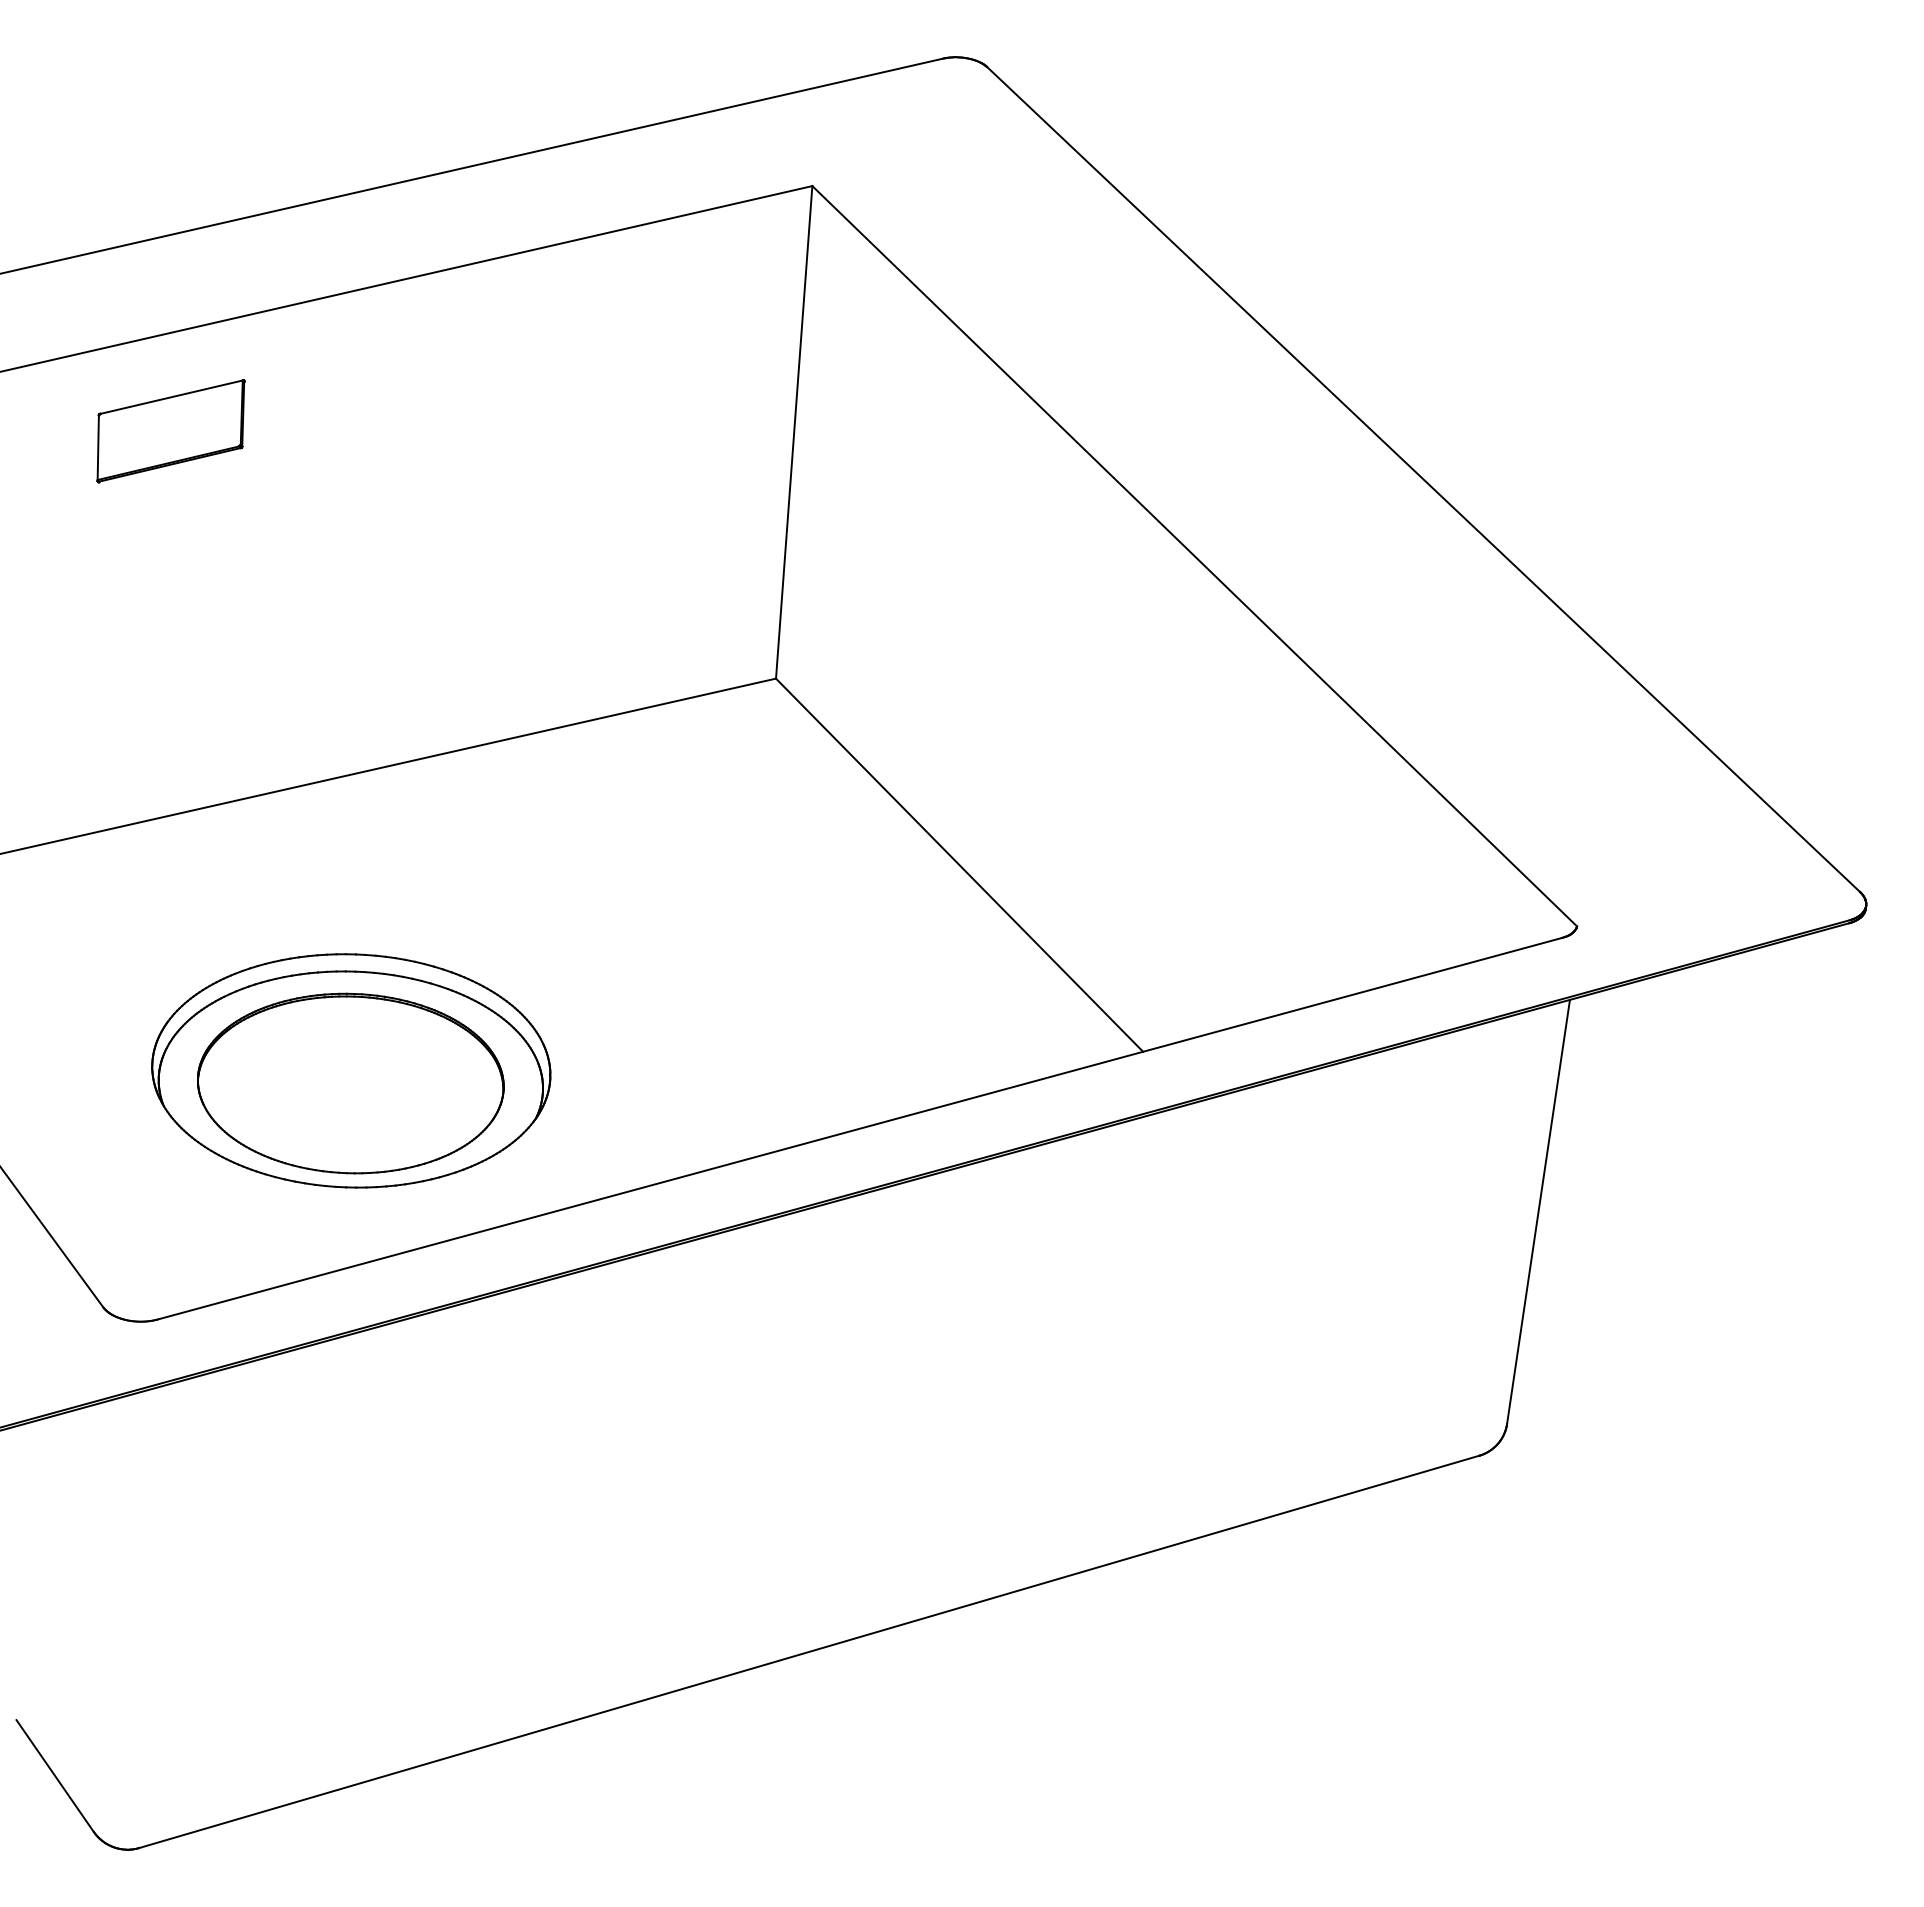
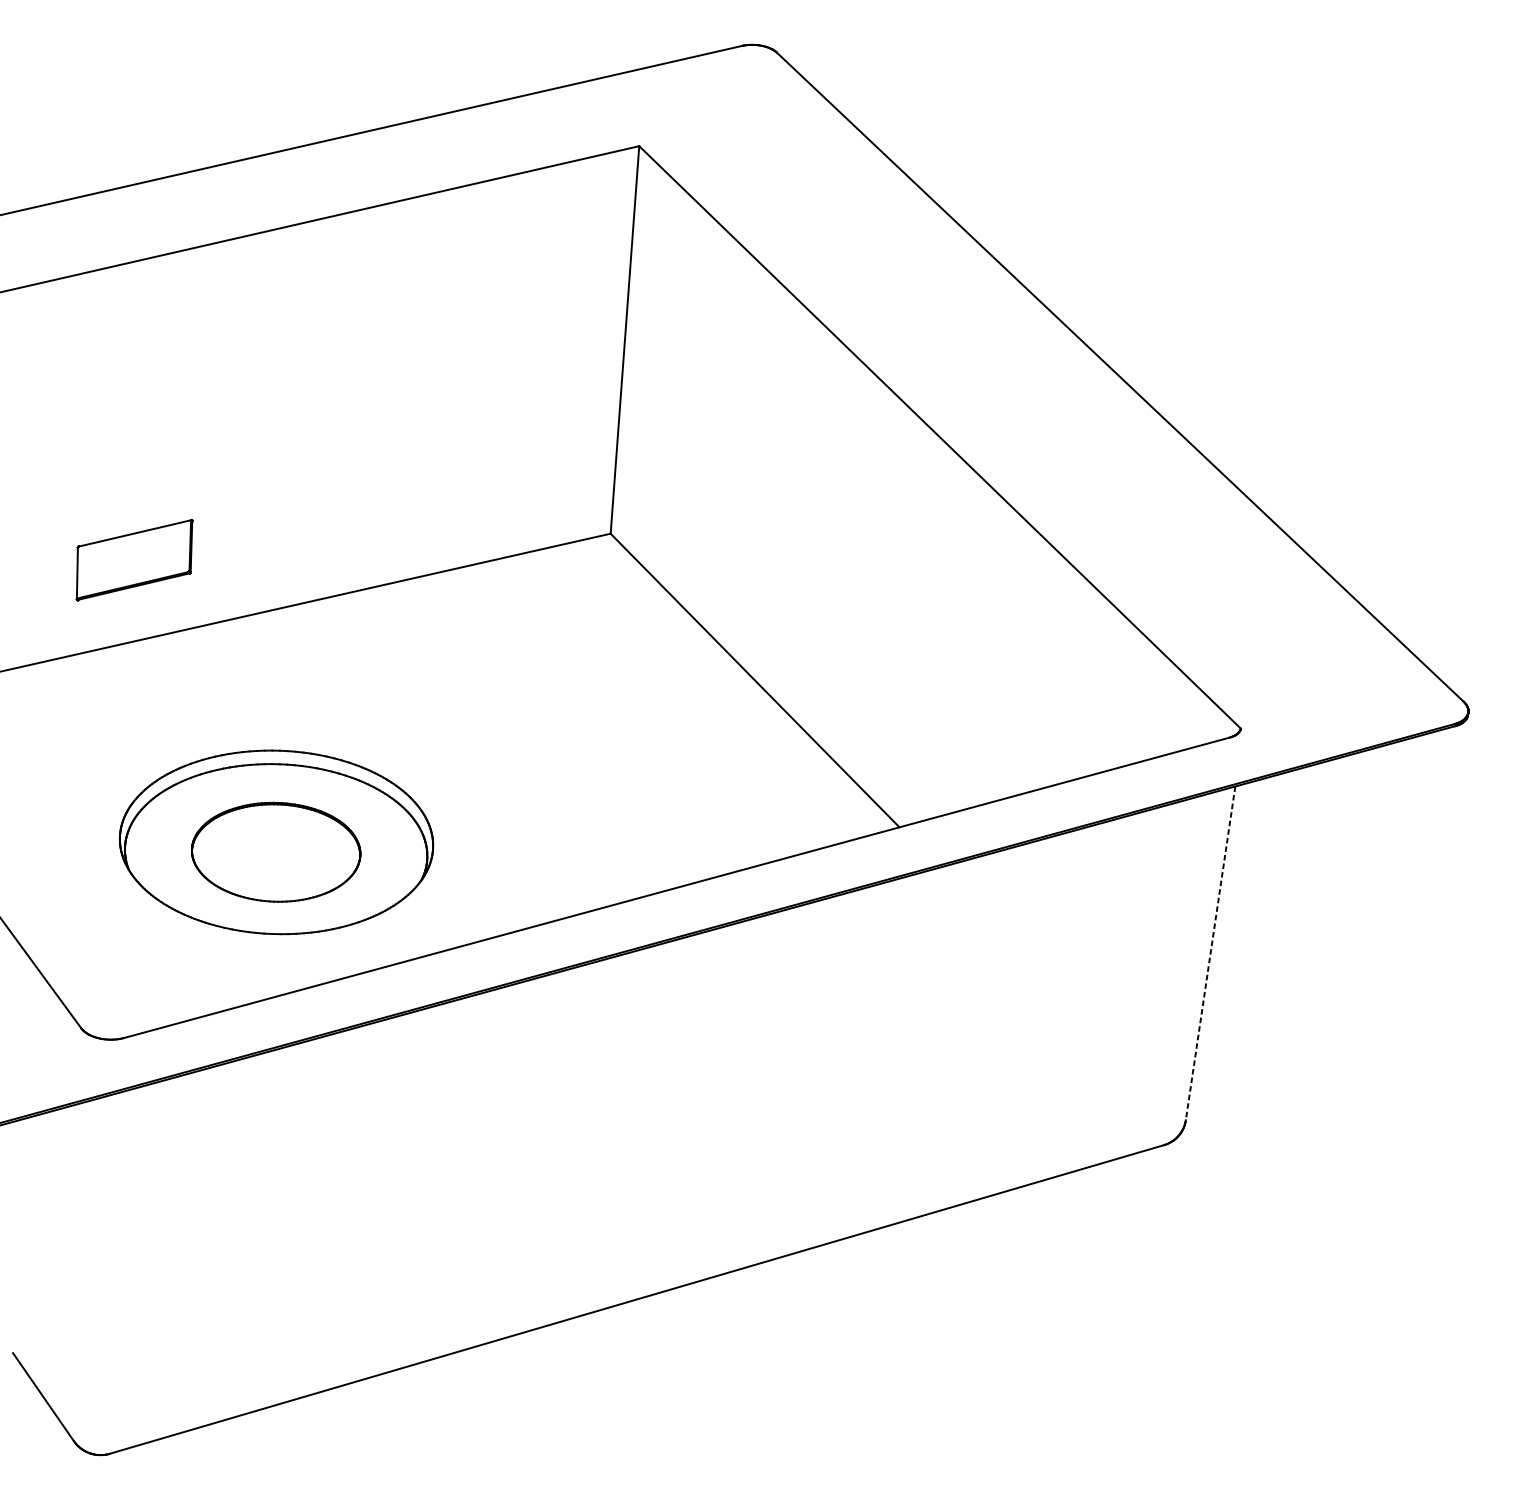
part: (170, 431) -> (134, 560), moved
part: (350, 1083) -> (275, 852), size x0.7
line: (1538, 1212) -> (1210, 953), solid -> dashed

